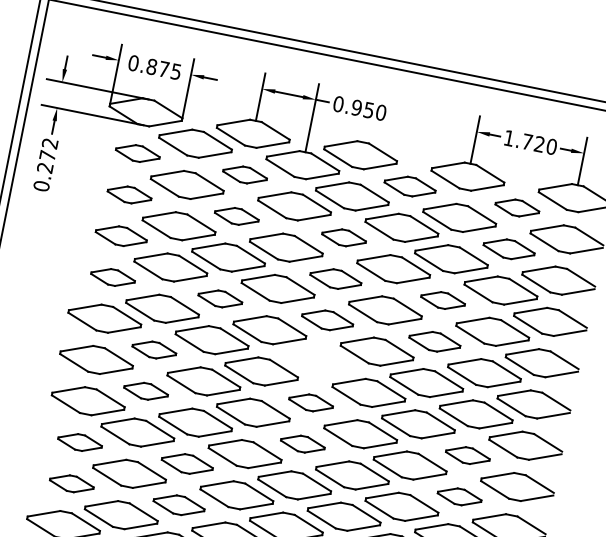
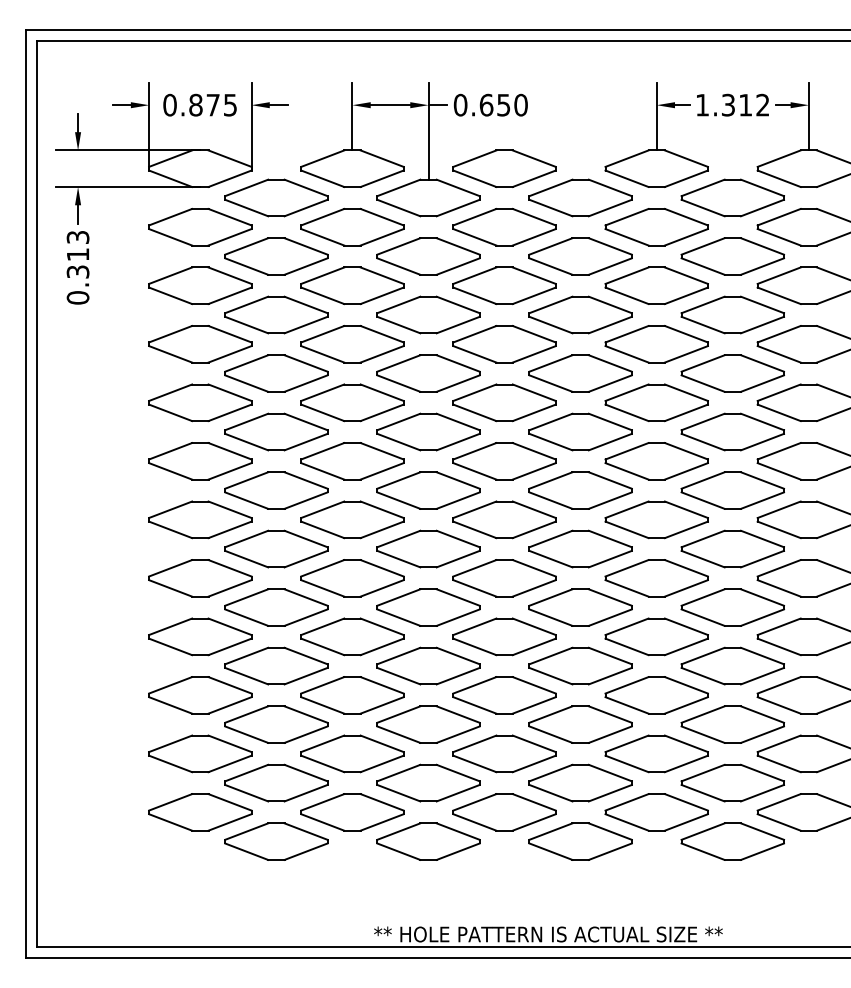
text: (356, 107) -> (486, 104), 0.950 -> 0.650
text: (539, 143) -> (745, 104), 1.720 -> 1.312
part: (138, 153) -> (200, 226), size x1.67
text: (48, 155) -> (78, 254), 0.272 -> 0.313
part: (245, 174) -> (352, 226), size x1.67
part: (410, 186) -> (580, 197), size x1.43
part: (129, 194) -> (200, 285), size x1.67
part: (517, 207) -> (732, 197), size x1.67
part: (236, 216) -> (352, 285), size x1.67
part: (121, 236) -> (200, 344), size x1.43
part: (344, 237) -> (504, 285), size x1.67
part: (508, 249) -> (732, 256), size x1.43
part: (113, 277) -> (200, 402), size x1.67
part: (335, 279) -> (504, 344), size x1.43
part: (220, 298) -> (352, 402), size x1.67
part: (442, 300) -> (656, 344), size x1.67
part: (327, 320) -> (504, 402), size x1.43
part: (434, 341) -> (656, 402), size x1.43
part: (154, 350) -> (276, 490), size x1.67
part: (319, 361) -> (504, 461), added
part: (146, 390) -> (276, 548), size x1.67
part: (311, 402) -> (504, 519), size x1.67
part: (80, 442) -> (200, 636), size x1.67
part: (302, 444) -> (504, 578), size x1.67
part: (467, 455) -> (732, 548), size x1.67
part: (187, 463) -> (352, 636), size x1.43
part: (71, 483) -> (200, 695), size x1.67
part: (459, 496) -> (732, 607), size x1.67
part: (179, 505) -> (352, 695), size x1.43

